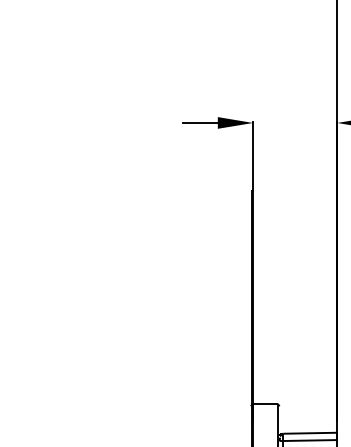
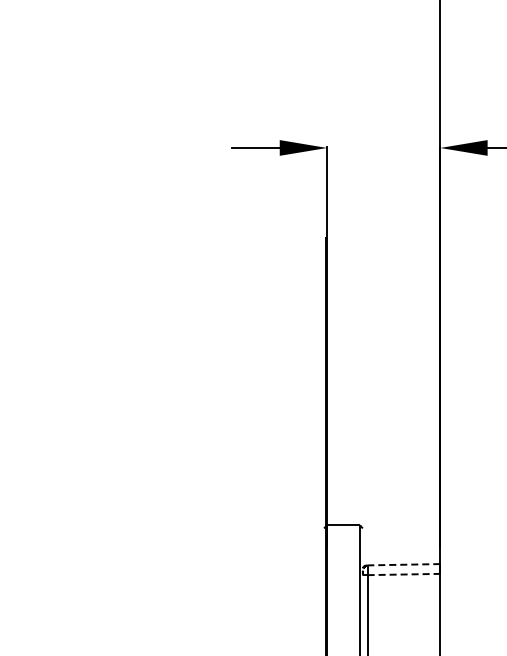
line: (309, 433) -> (403, 564), solid -> dashed
line: (310, 440) -> (404, 574), solid -> dashed

